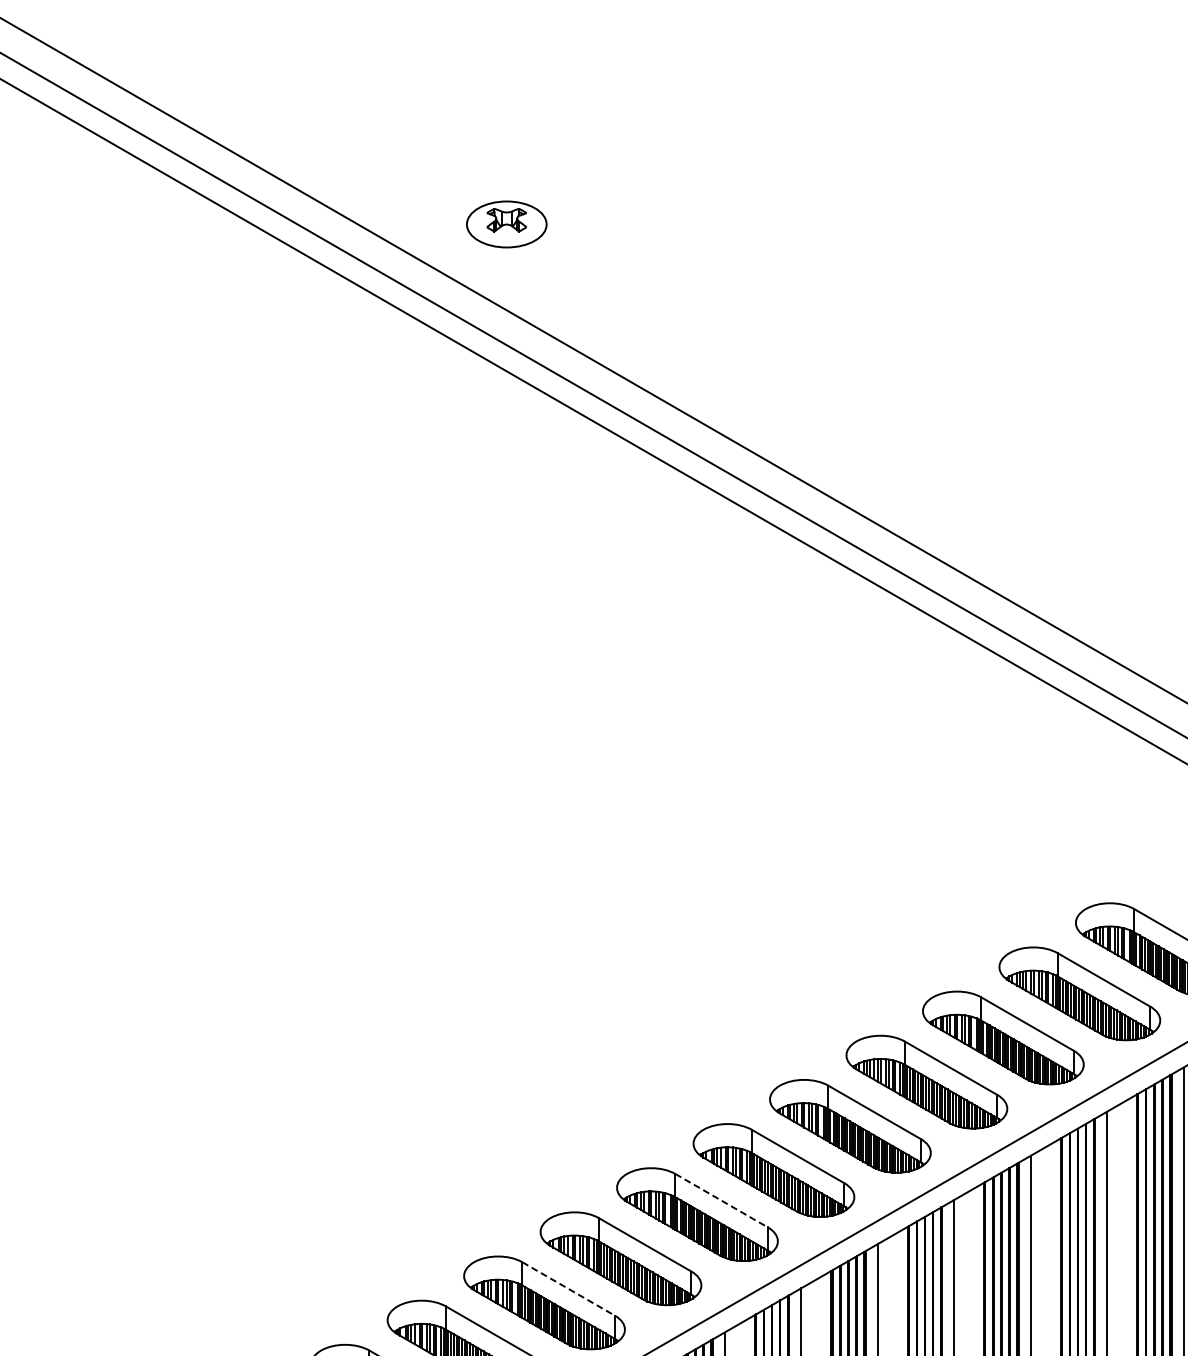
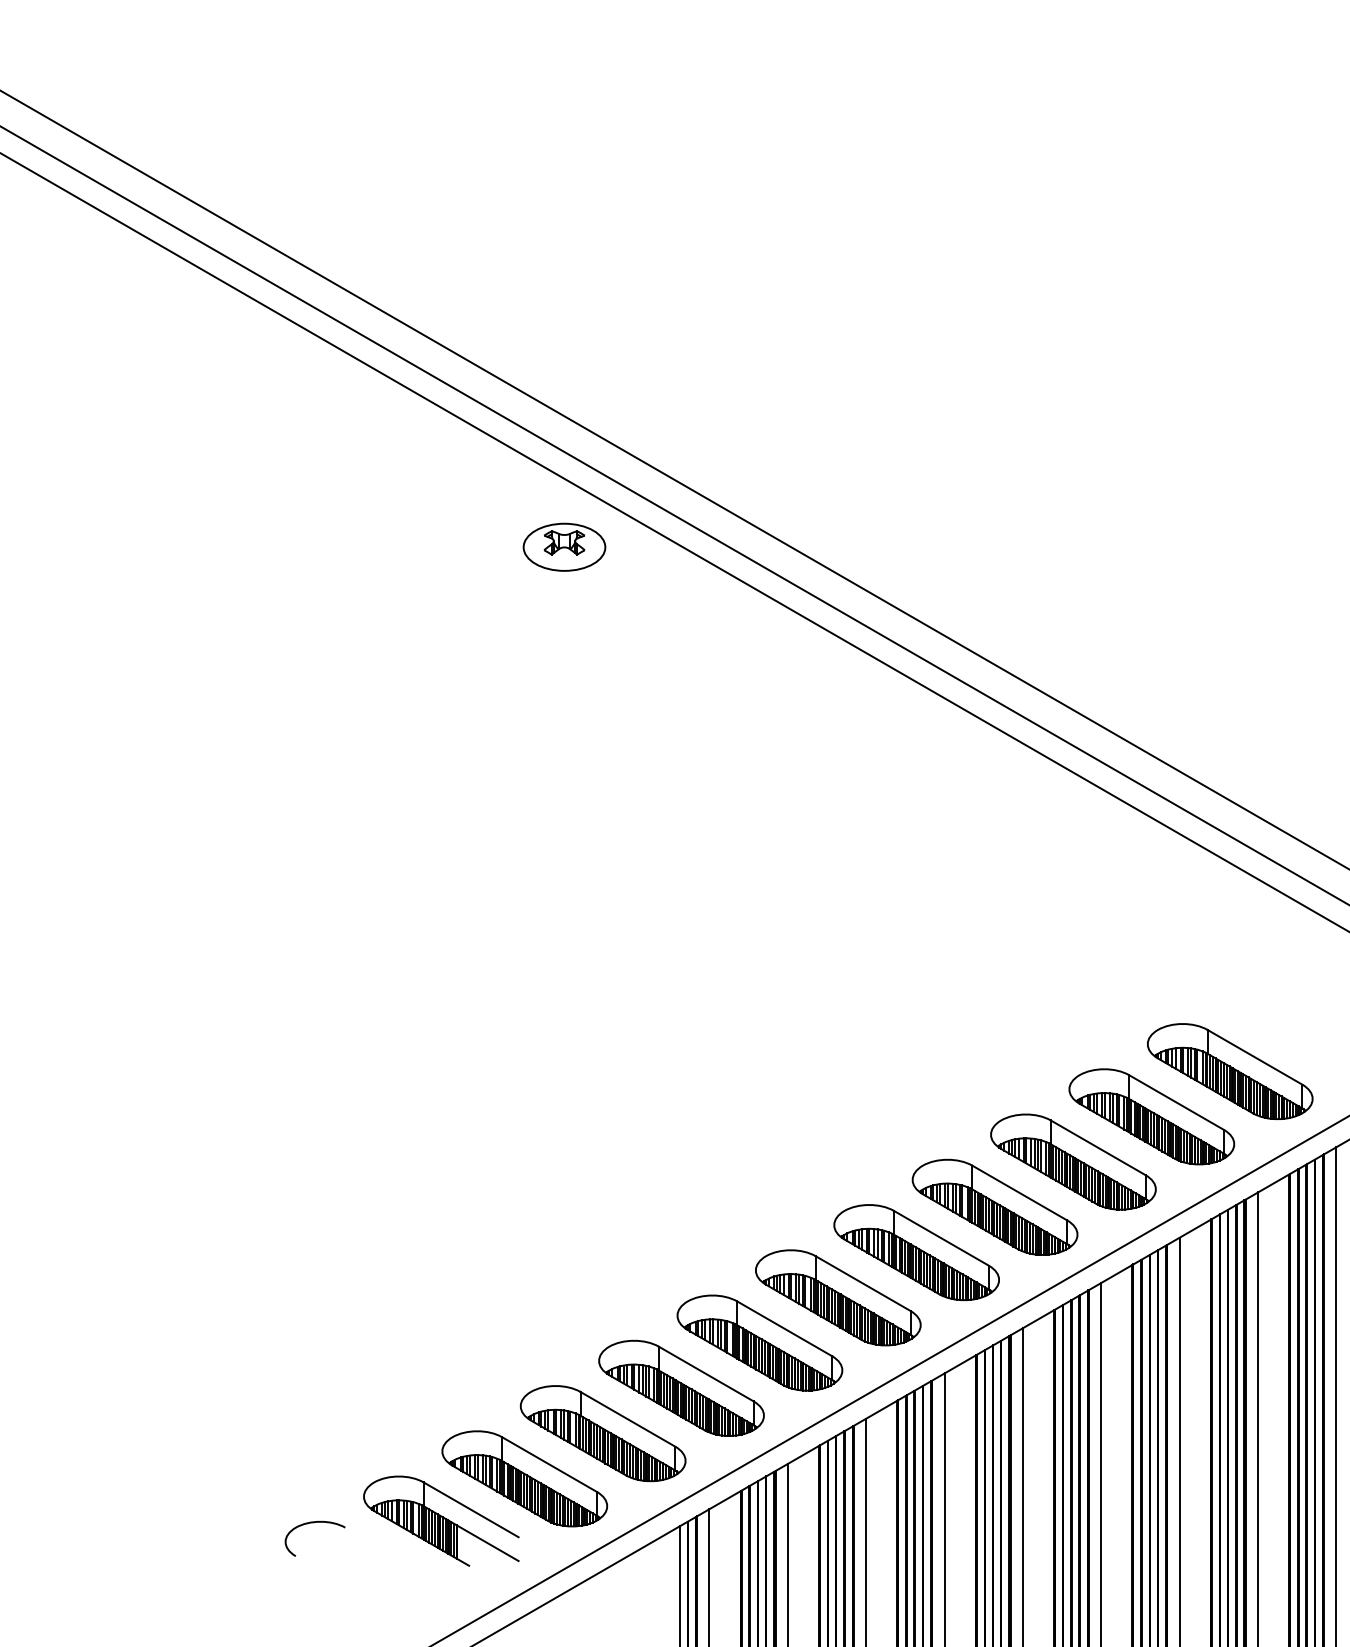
part: (506, 223) -> (564, 546), moved
line: (721, 1200) -> (784, 1328), dashed -> solid
line: (568, 1289) -> (627, 1419), dashed -> solid

